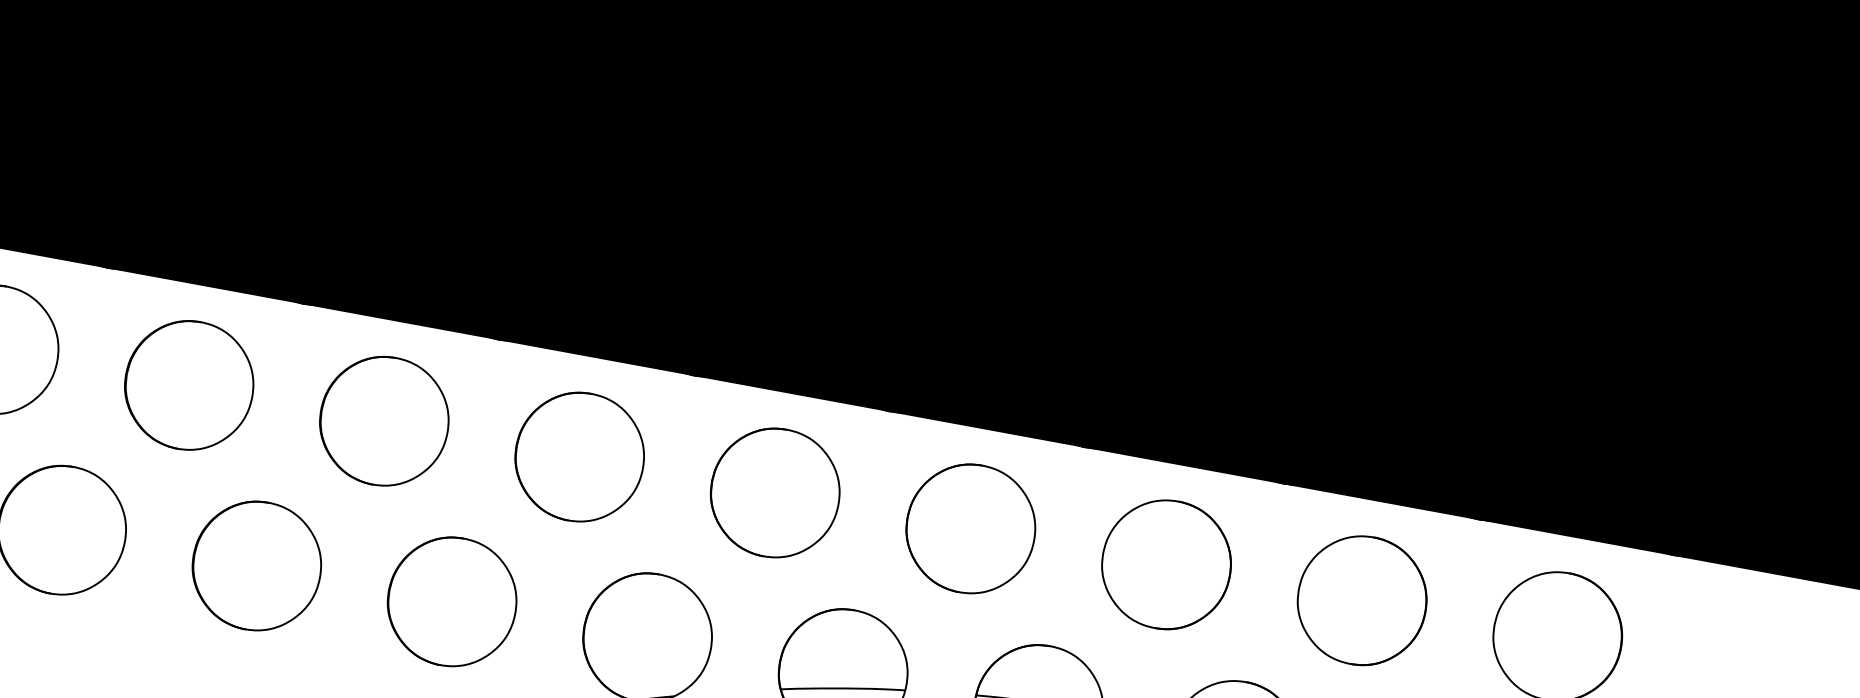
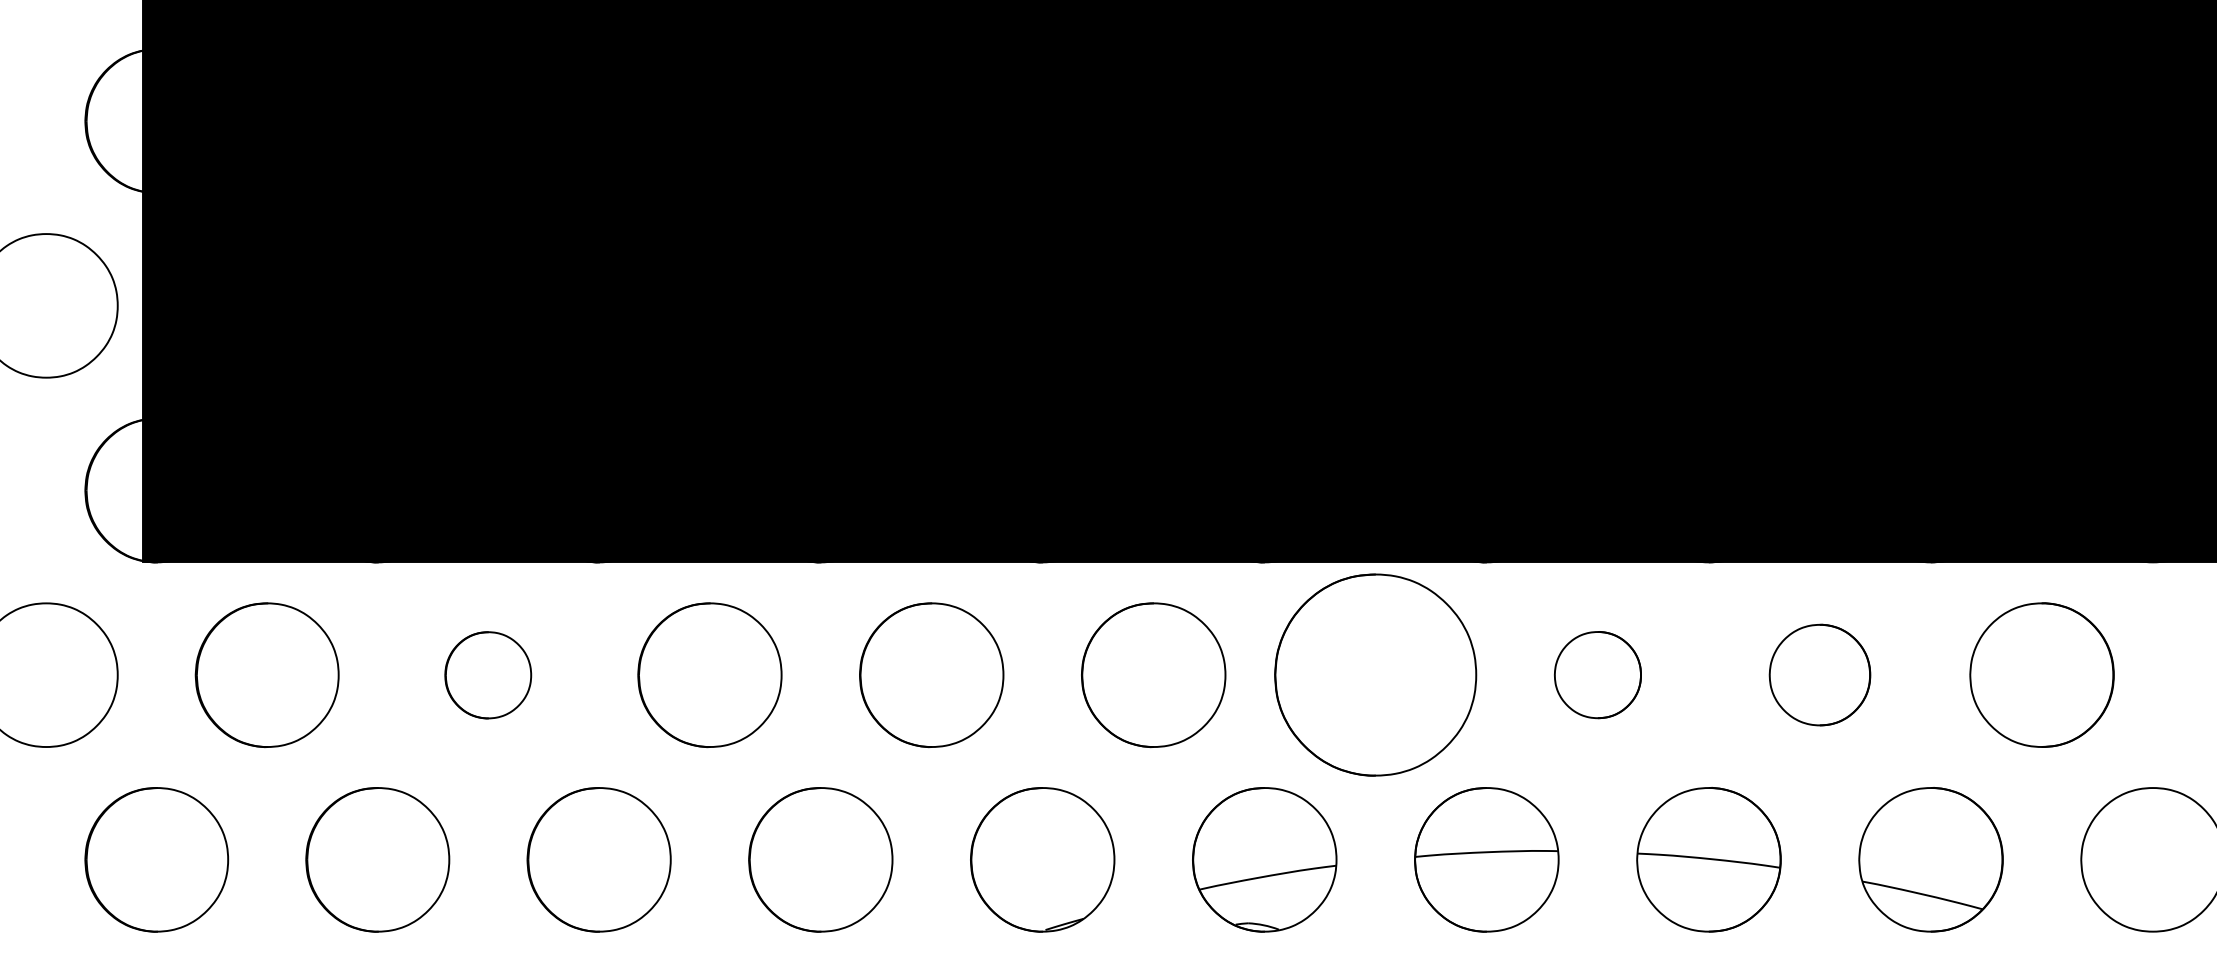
part: (188, 385) -> (487, 675), size x0.6
part: (970, 529) -> (1375, 675), size x1.4
part: (1166, 564) -> (1597, 674), size x0.6
part: (1361, 600) -> (1819, 674), size x0.7

